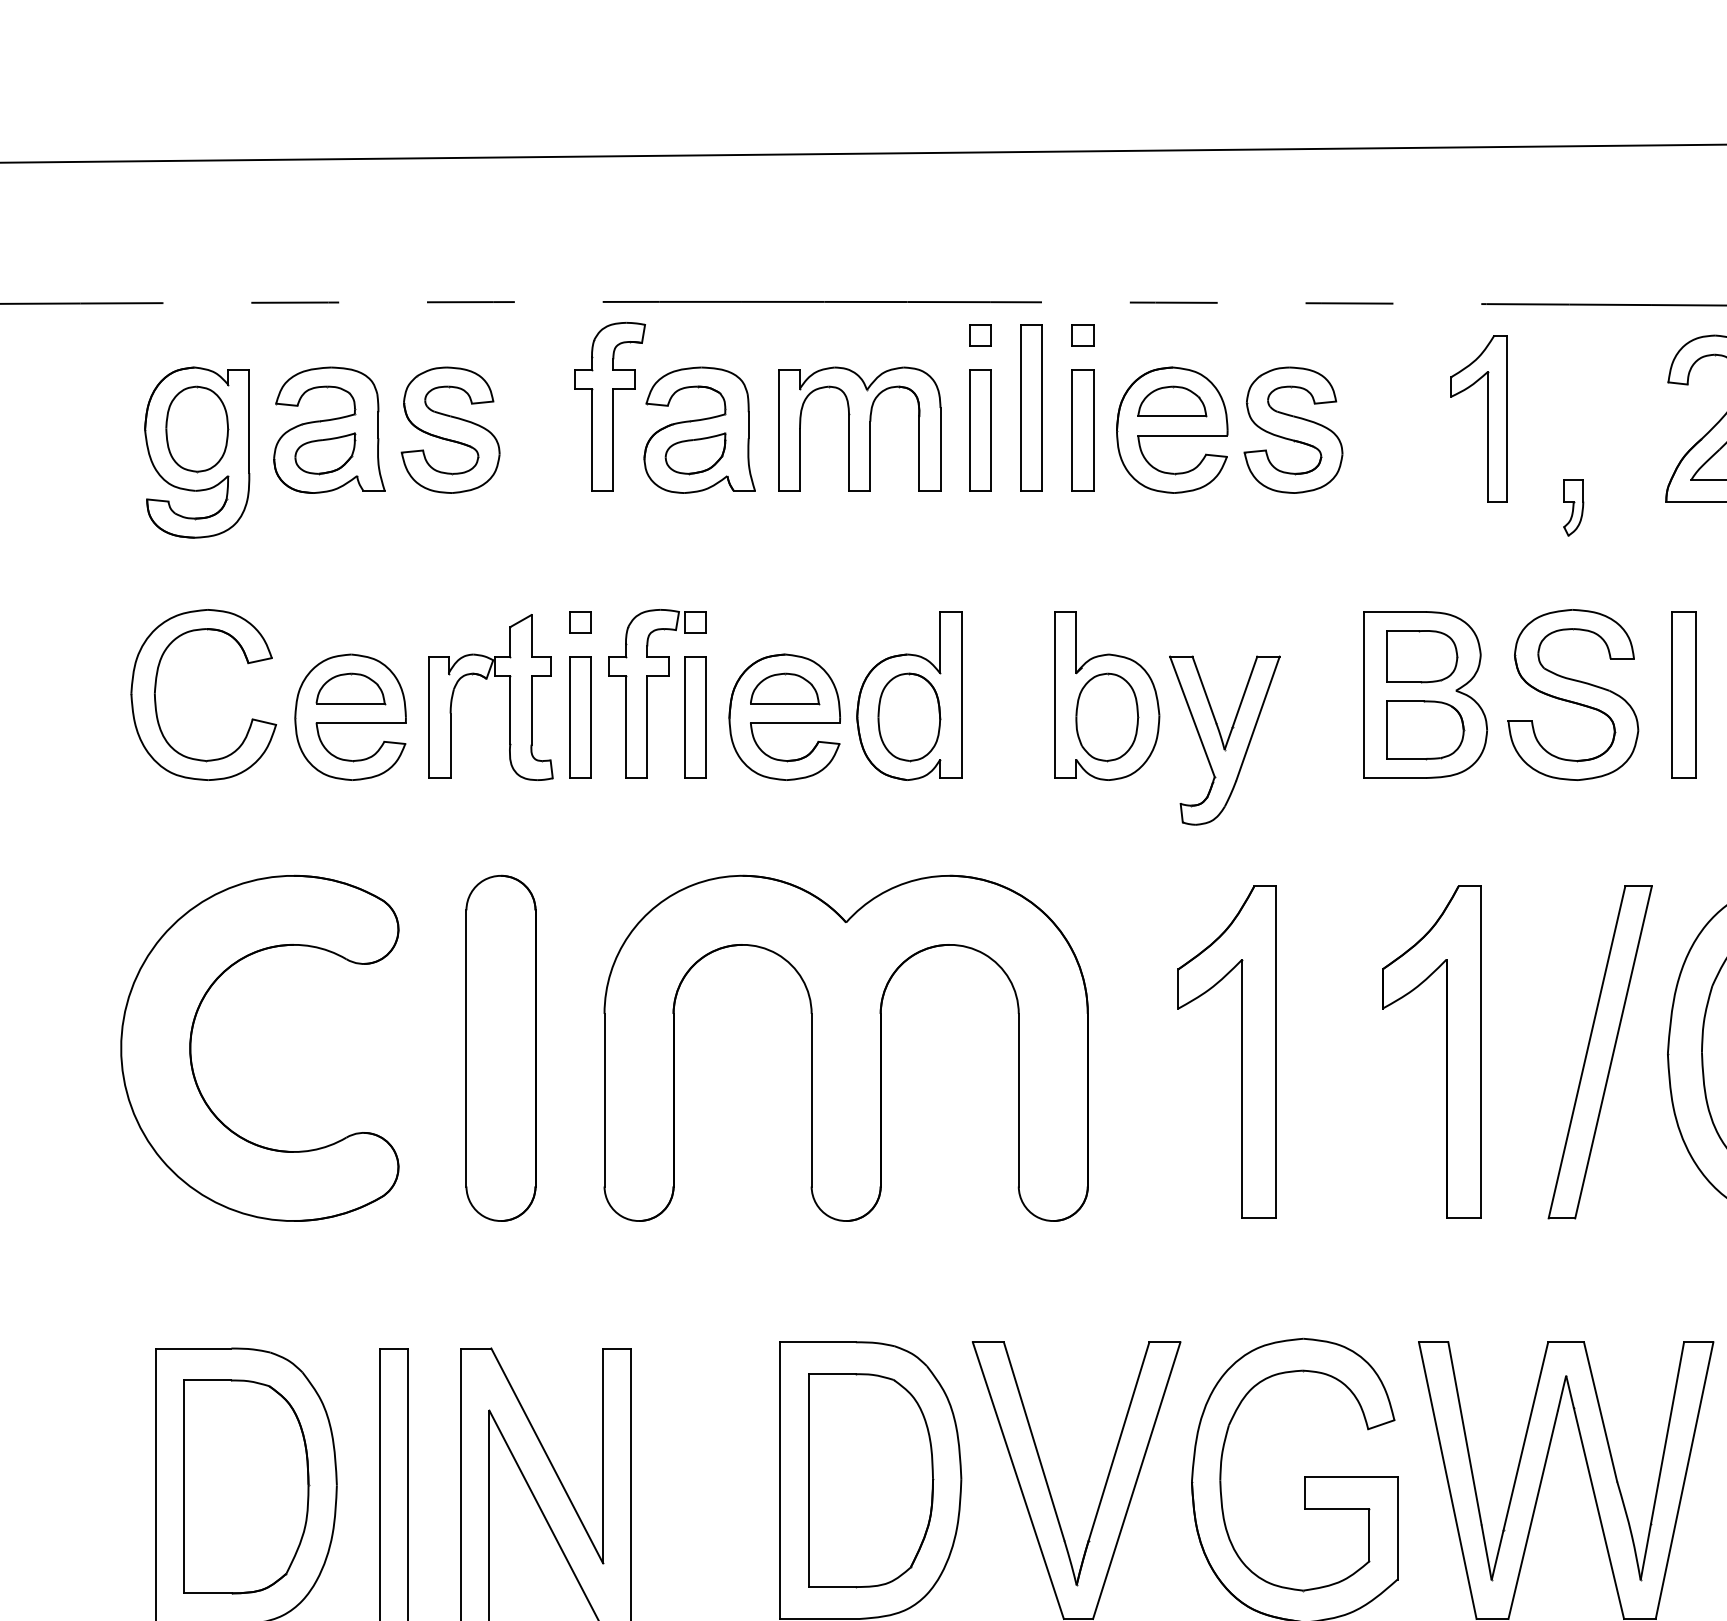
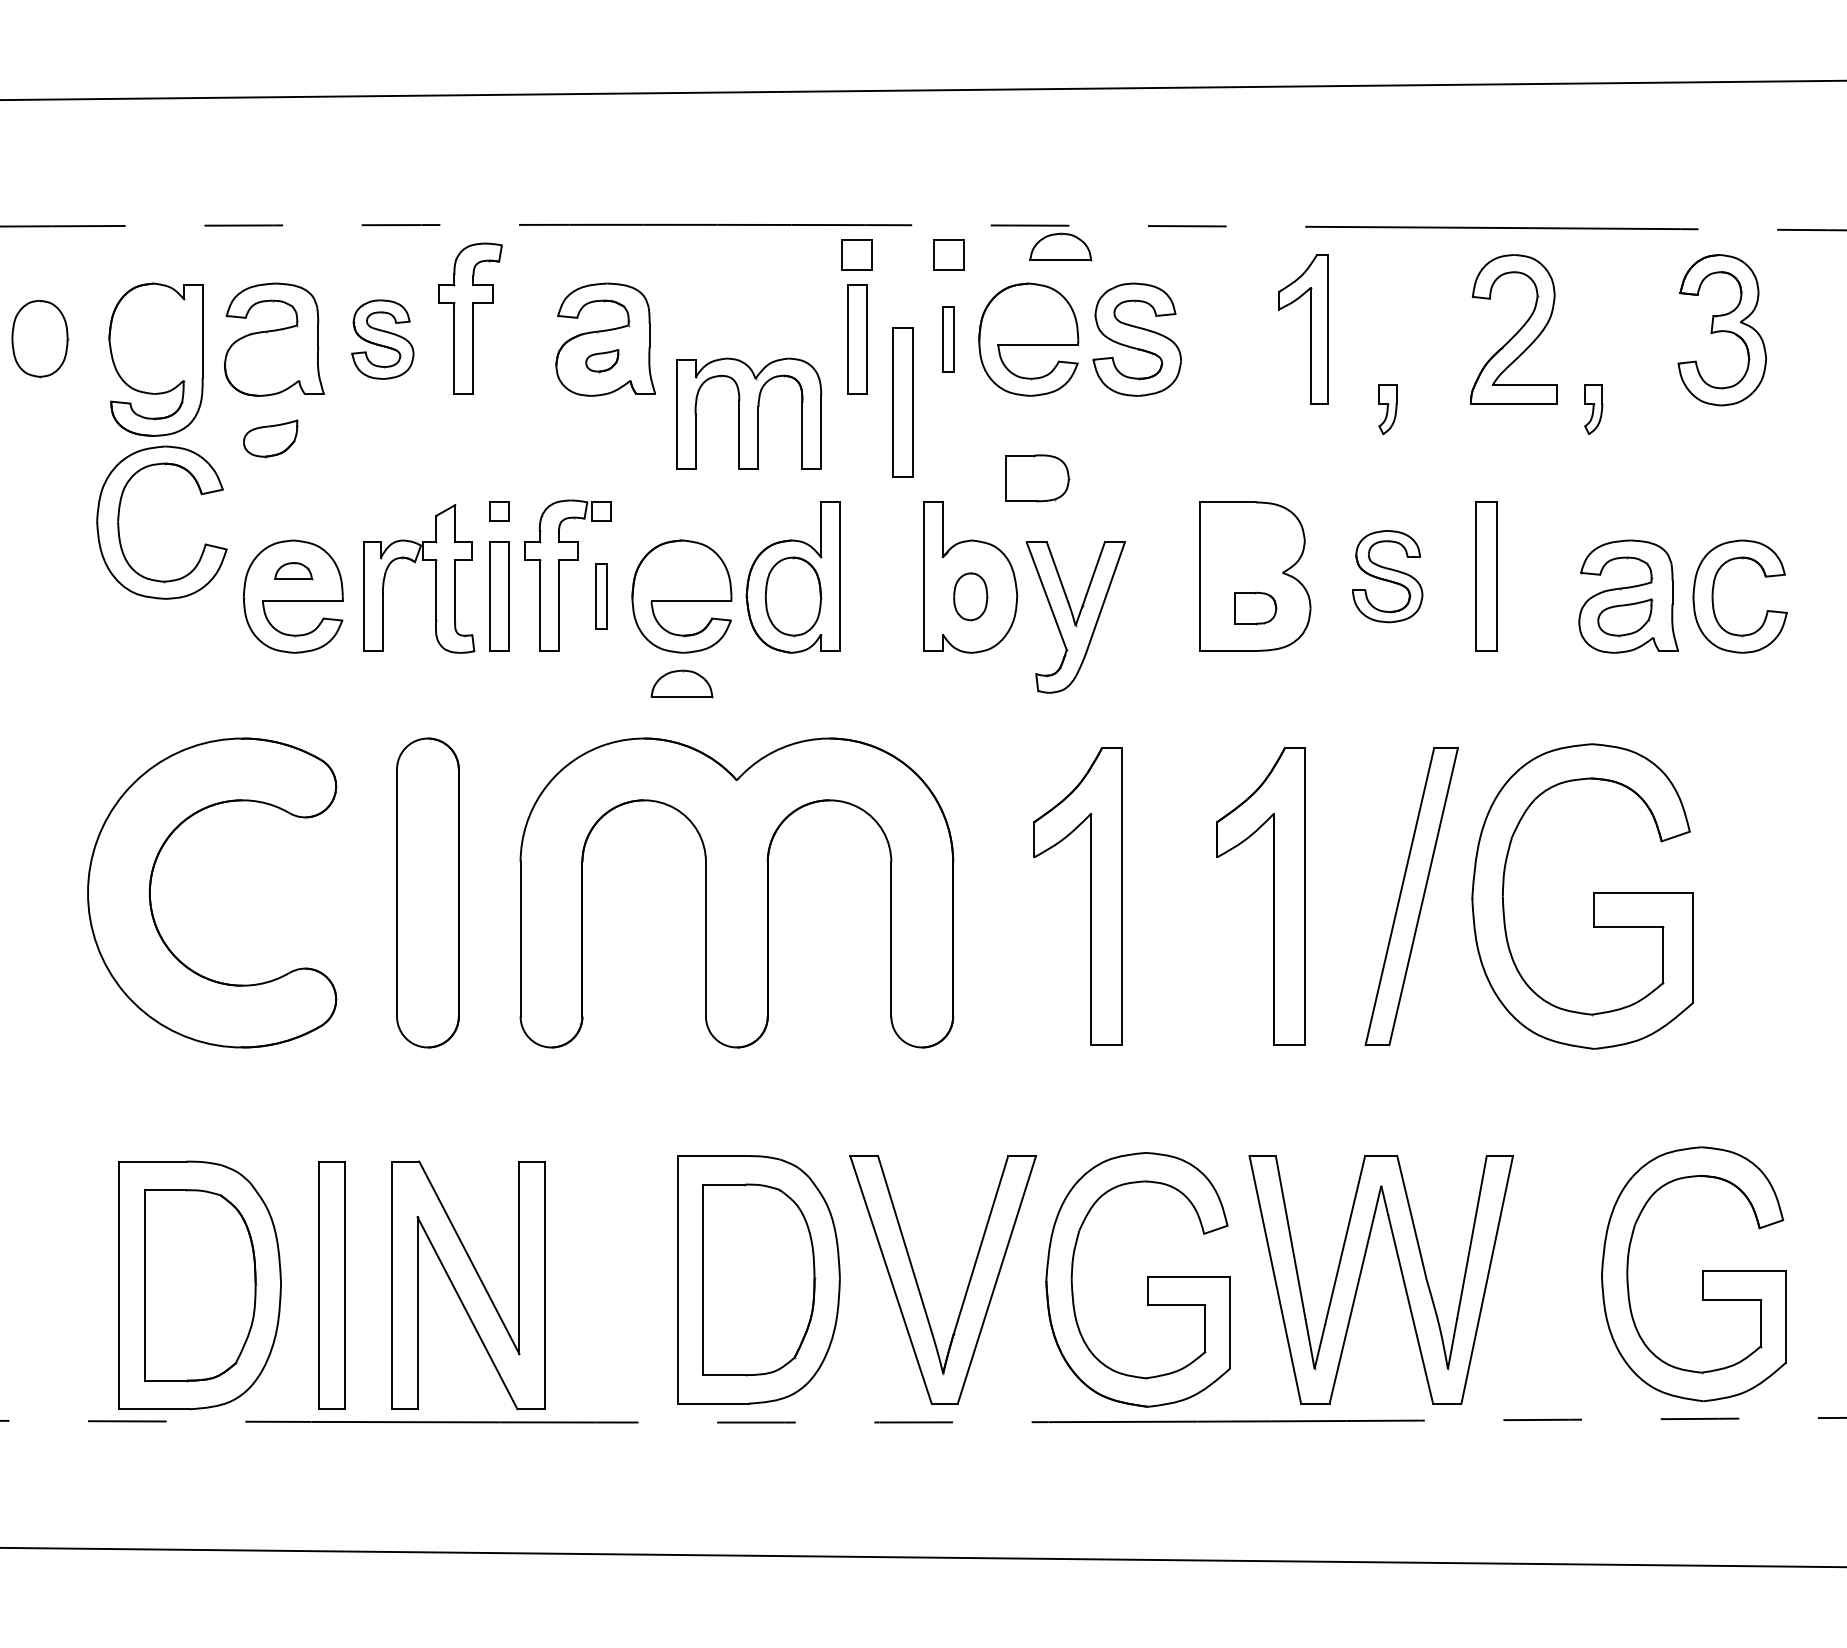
part: (980, 335) -> (857, 254), size x1.6
part: (1082, 335) -> (948, 254), size x1.6
part: (1172, 400) -> (1060, 246), moved
part: (610, 406) -> (470, 318), moved
part: (1031, 407) -> (902, 402), moved
part: (197, 428) -> (40, 338), moved
part: (860, 428) -> (749, 413), moved
part: (450, 429) -> (382, 339), size x0.7
part: (1082, 429) -> (948, 339), size x0.6
part: (325, 453) -> (270, 438), moved
part: (696, 453) -> (602, 360), size x0.6
part: (1422, 656) -> (1037, 478), moved
part: (350, 688) -> (293, 570), size x0.6
part: (784, 688) -> (681, 683), moved
part: (1573, 694) -> (1387, 576), size x0.6
part: (156, 695) -> (119, 523), moved
part: (694, 717) -> (601, 596), size x0.6
part: (1107, 717) -> (970, 596), size x0.6
part: (1425, 730) -> (1255, 608), size x0.6

